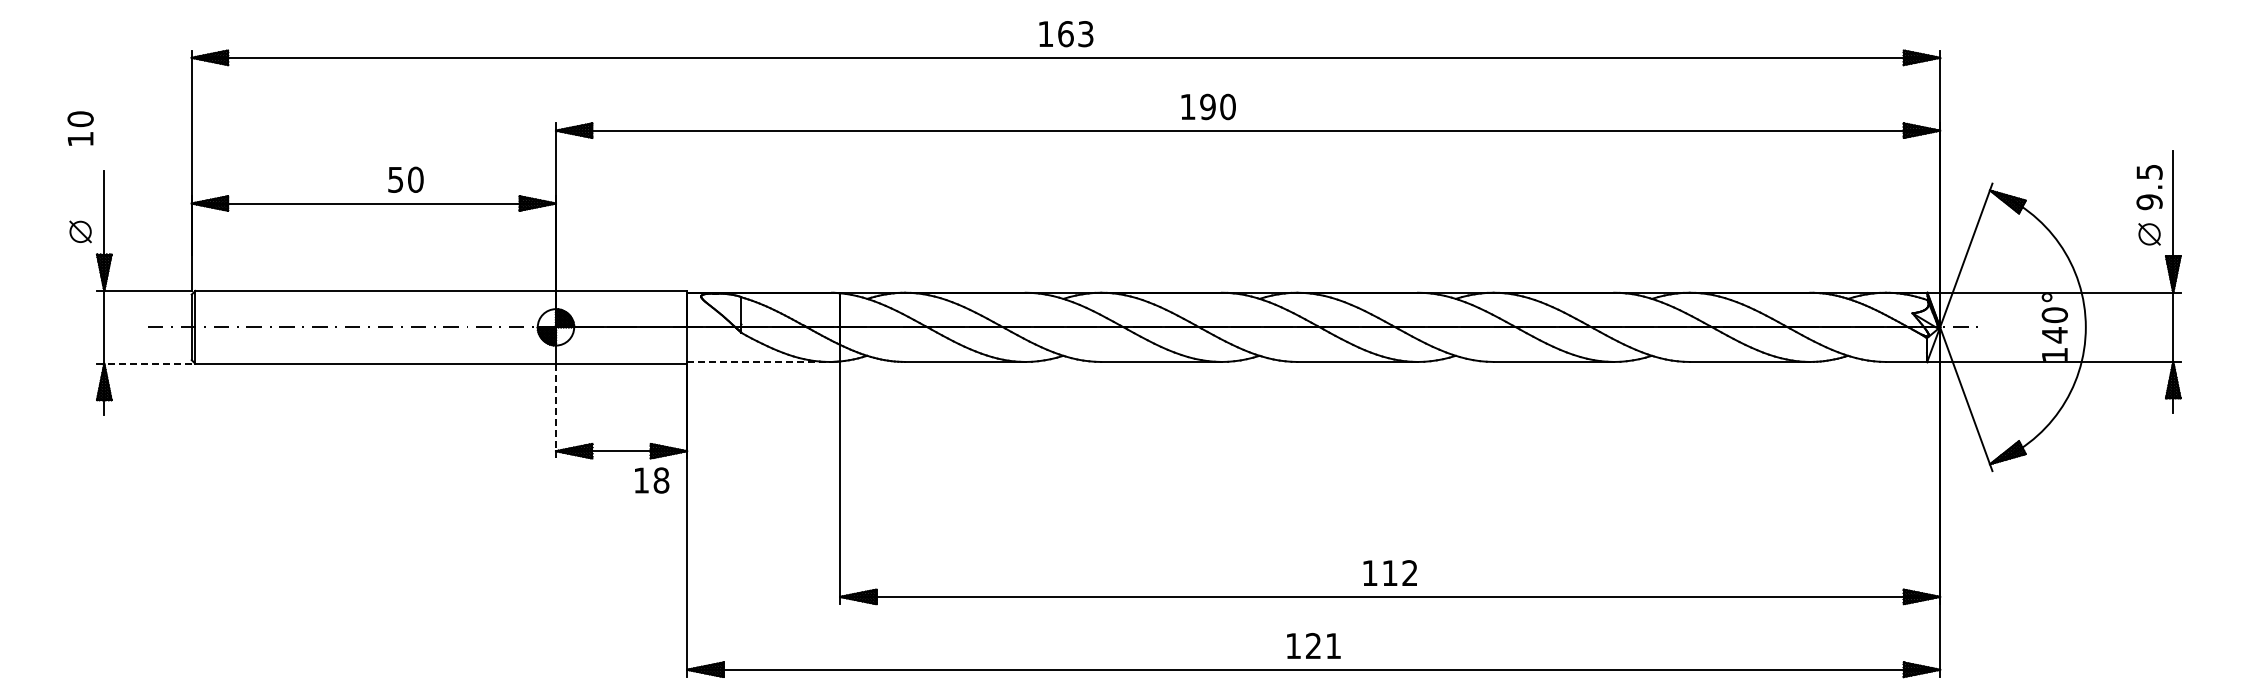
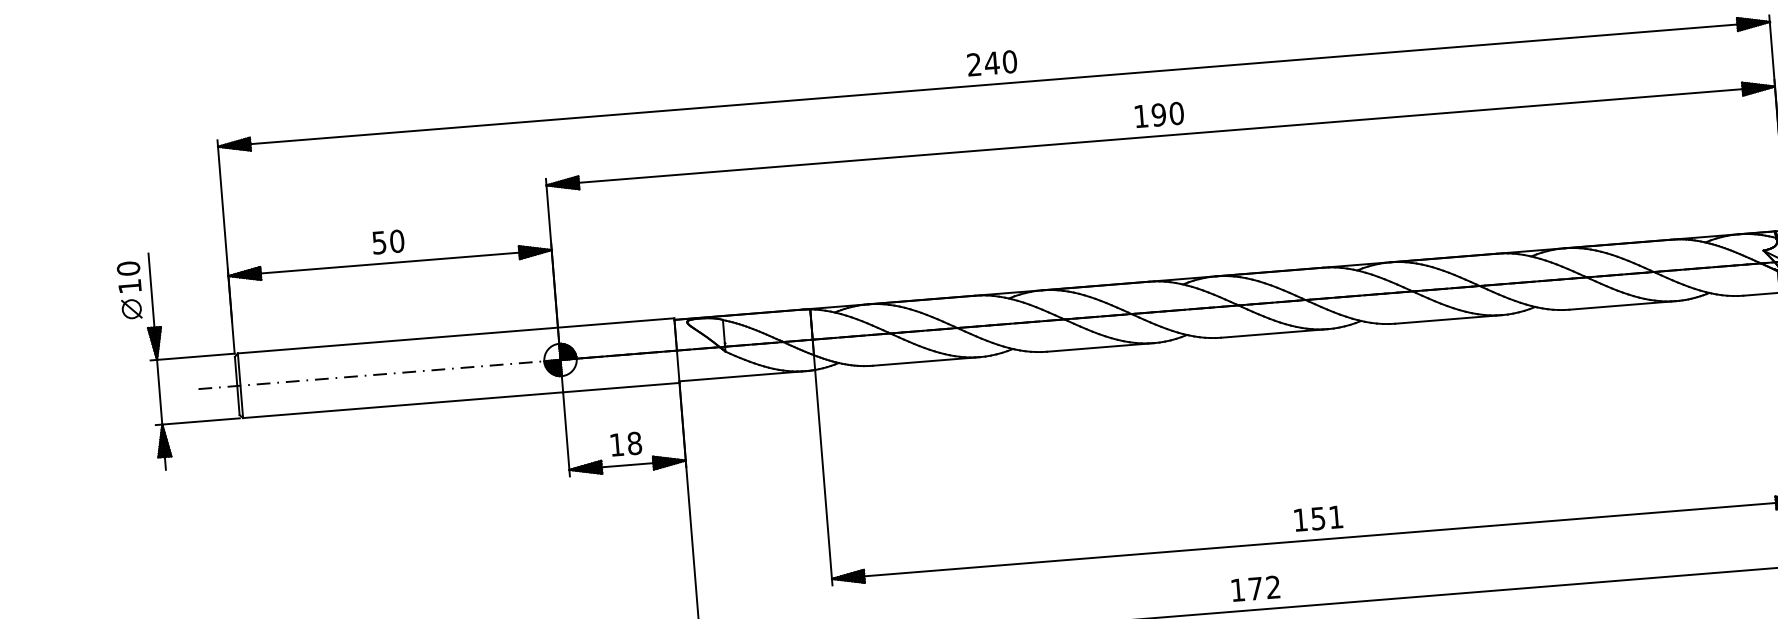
text: (1065, 34) -> (991, 63), 163 -> 240
text: (1208, 106) -> (1159, 114), moved
text: (80, 128) -> (129, 276), moved
text: (405, 179) -> (388, 241), moved
line: (758, 361) -> (742, 375), dashed -> solid
line: (148, 363) -> (201, 421), dashed -> solid
line: (555, 411) -> (566, 434), dashed -> solid
text: (652, 480) -> (626, 444), moved
text: (1399, 573) -> (1326, 518), 112 -> 151
text: (1323, 645) -> (1264, 587), 121 -> 172

